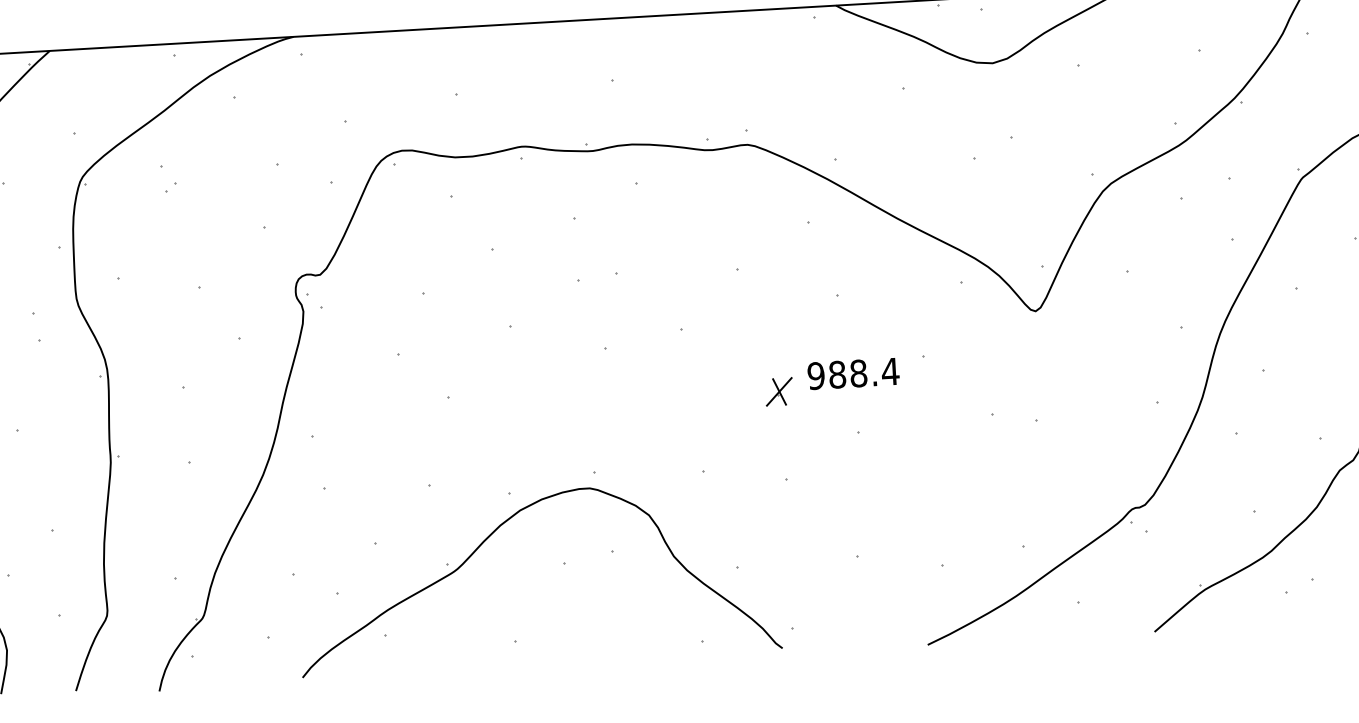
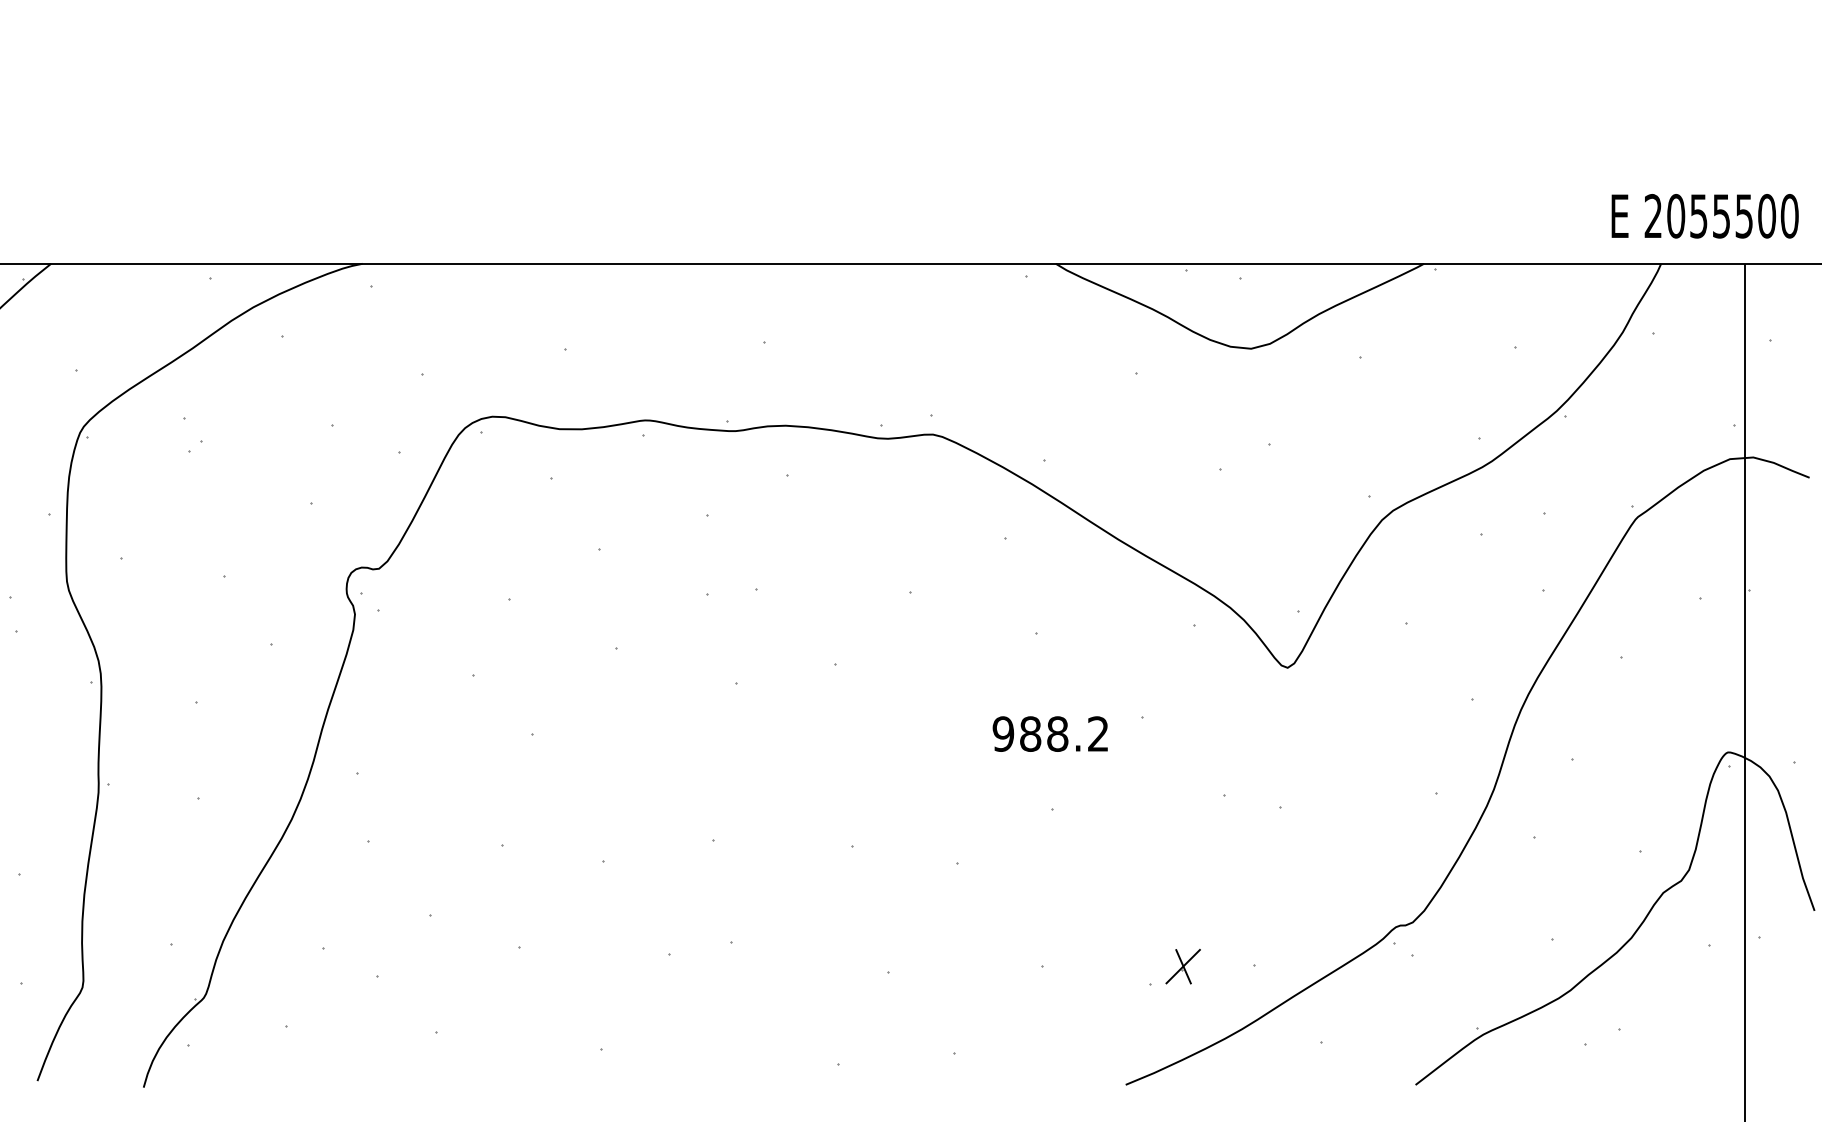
text: (890, 371) -> (1098, 733), 988.4 -> 988.2
part: (778, 391) -> (1182, 966), moved
curve: (494, 533) -> (581, 910), removed

